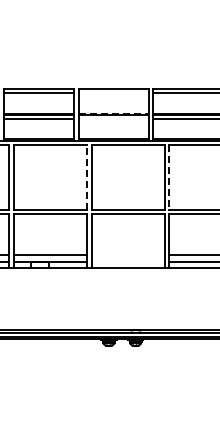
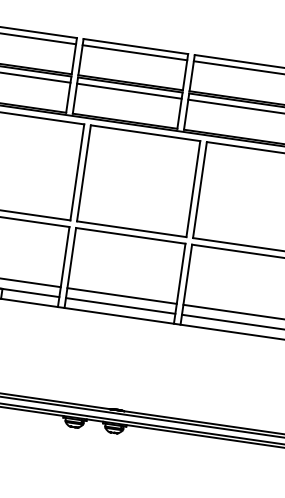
line: (113, 93) -> (134, 52), added
line: (114, 113) -> (131, 82), dashed -> solid
line: (113, 119) -> (129, 91), added
line: (87, 177) -> (78, 172), dashed -> solid
line: (169, 178) -> (199, 191), dashed -> solid
line: (128, 254) -> (122, 295), added
line: (128, 261) -> (121, 305), added

